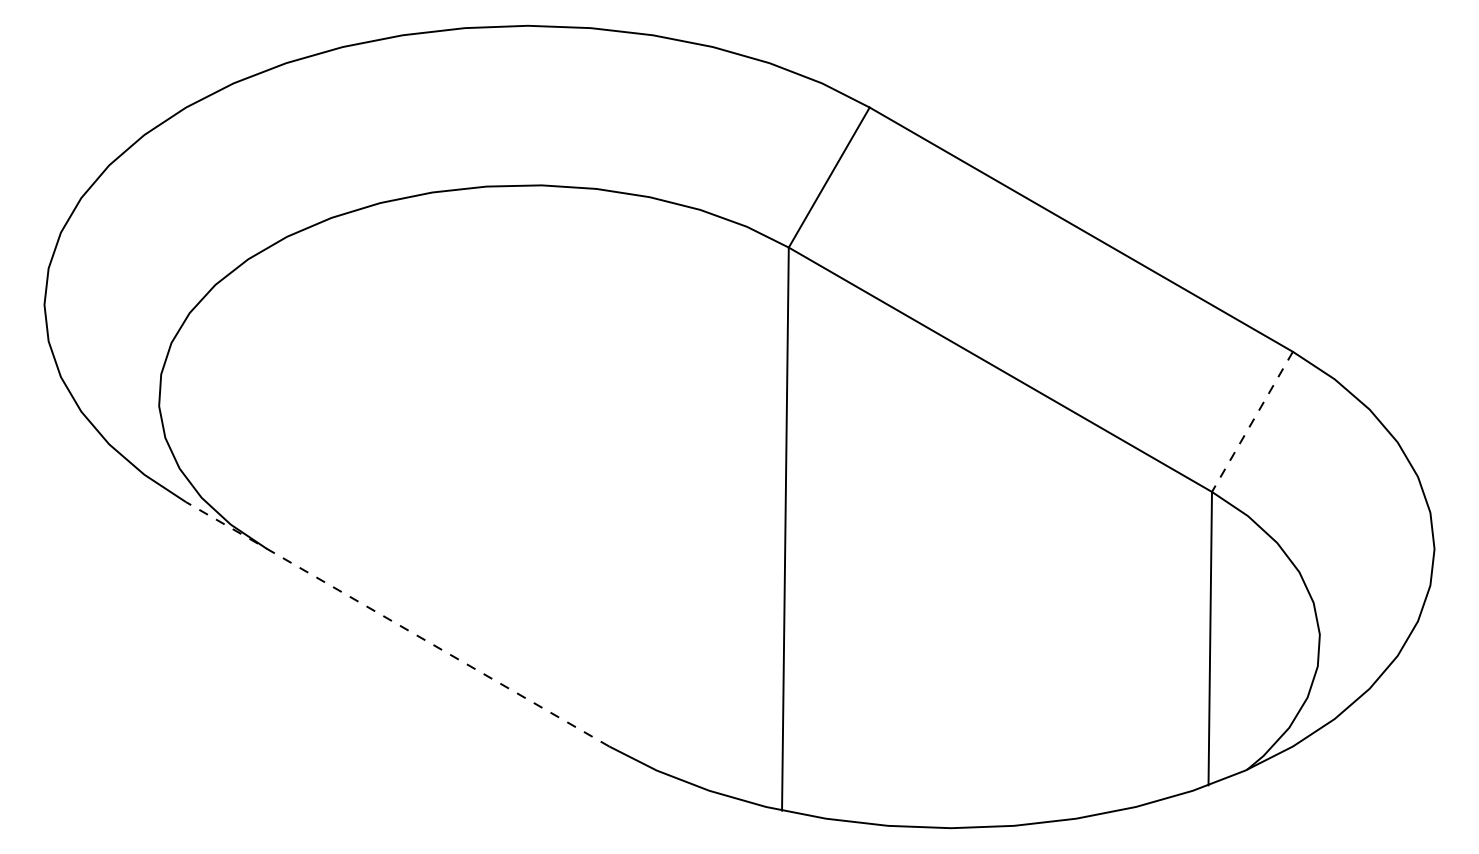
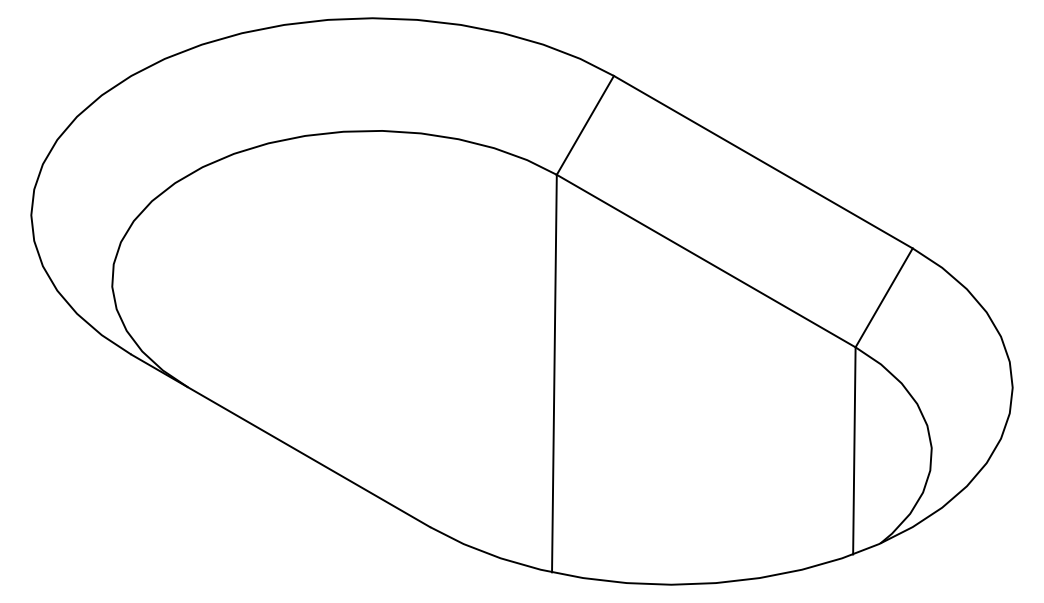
line: (1251, 422) -> (883, 298), dashed -> solid
line: (397, 623) -> (280, 440), dashed -> solid

